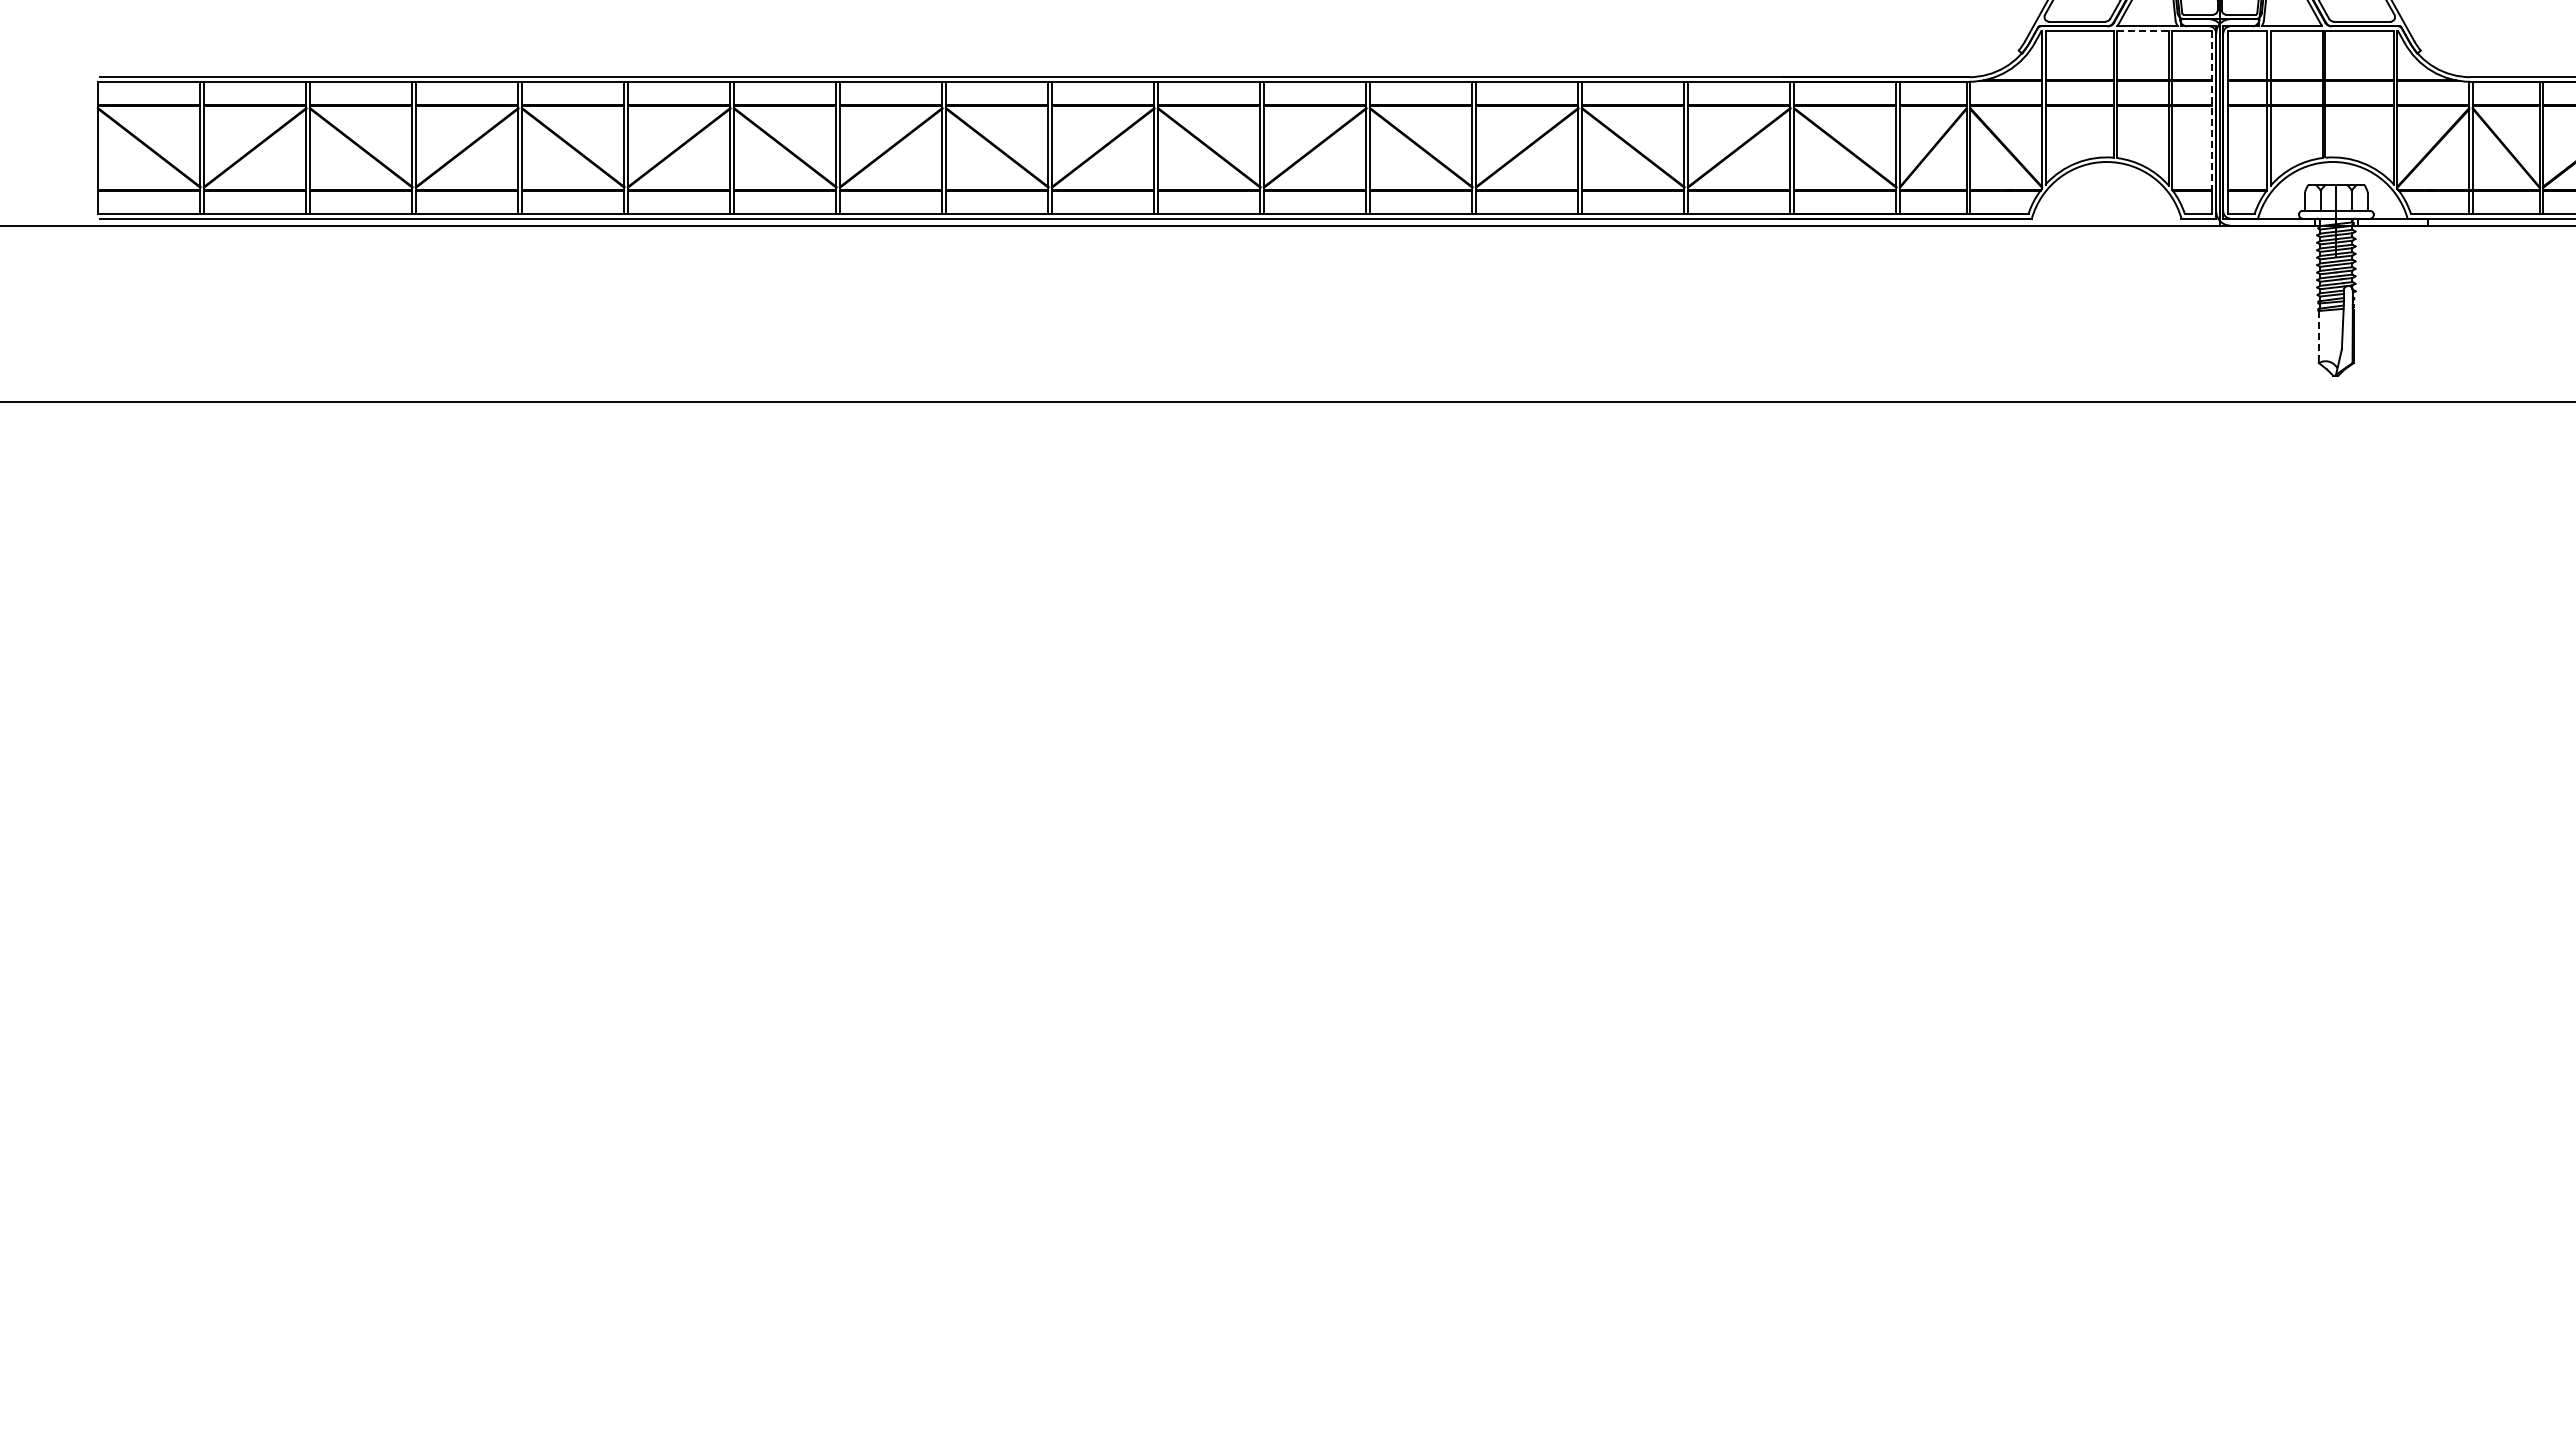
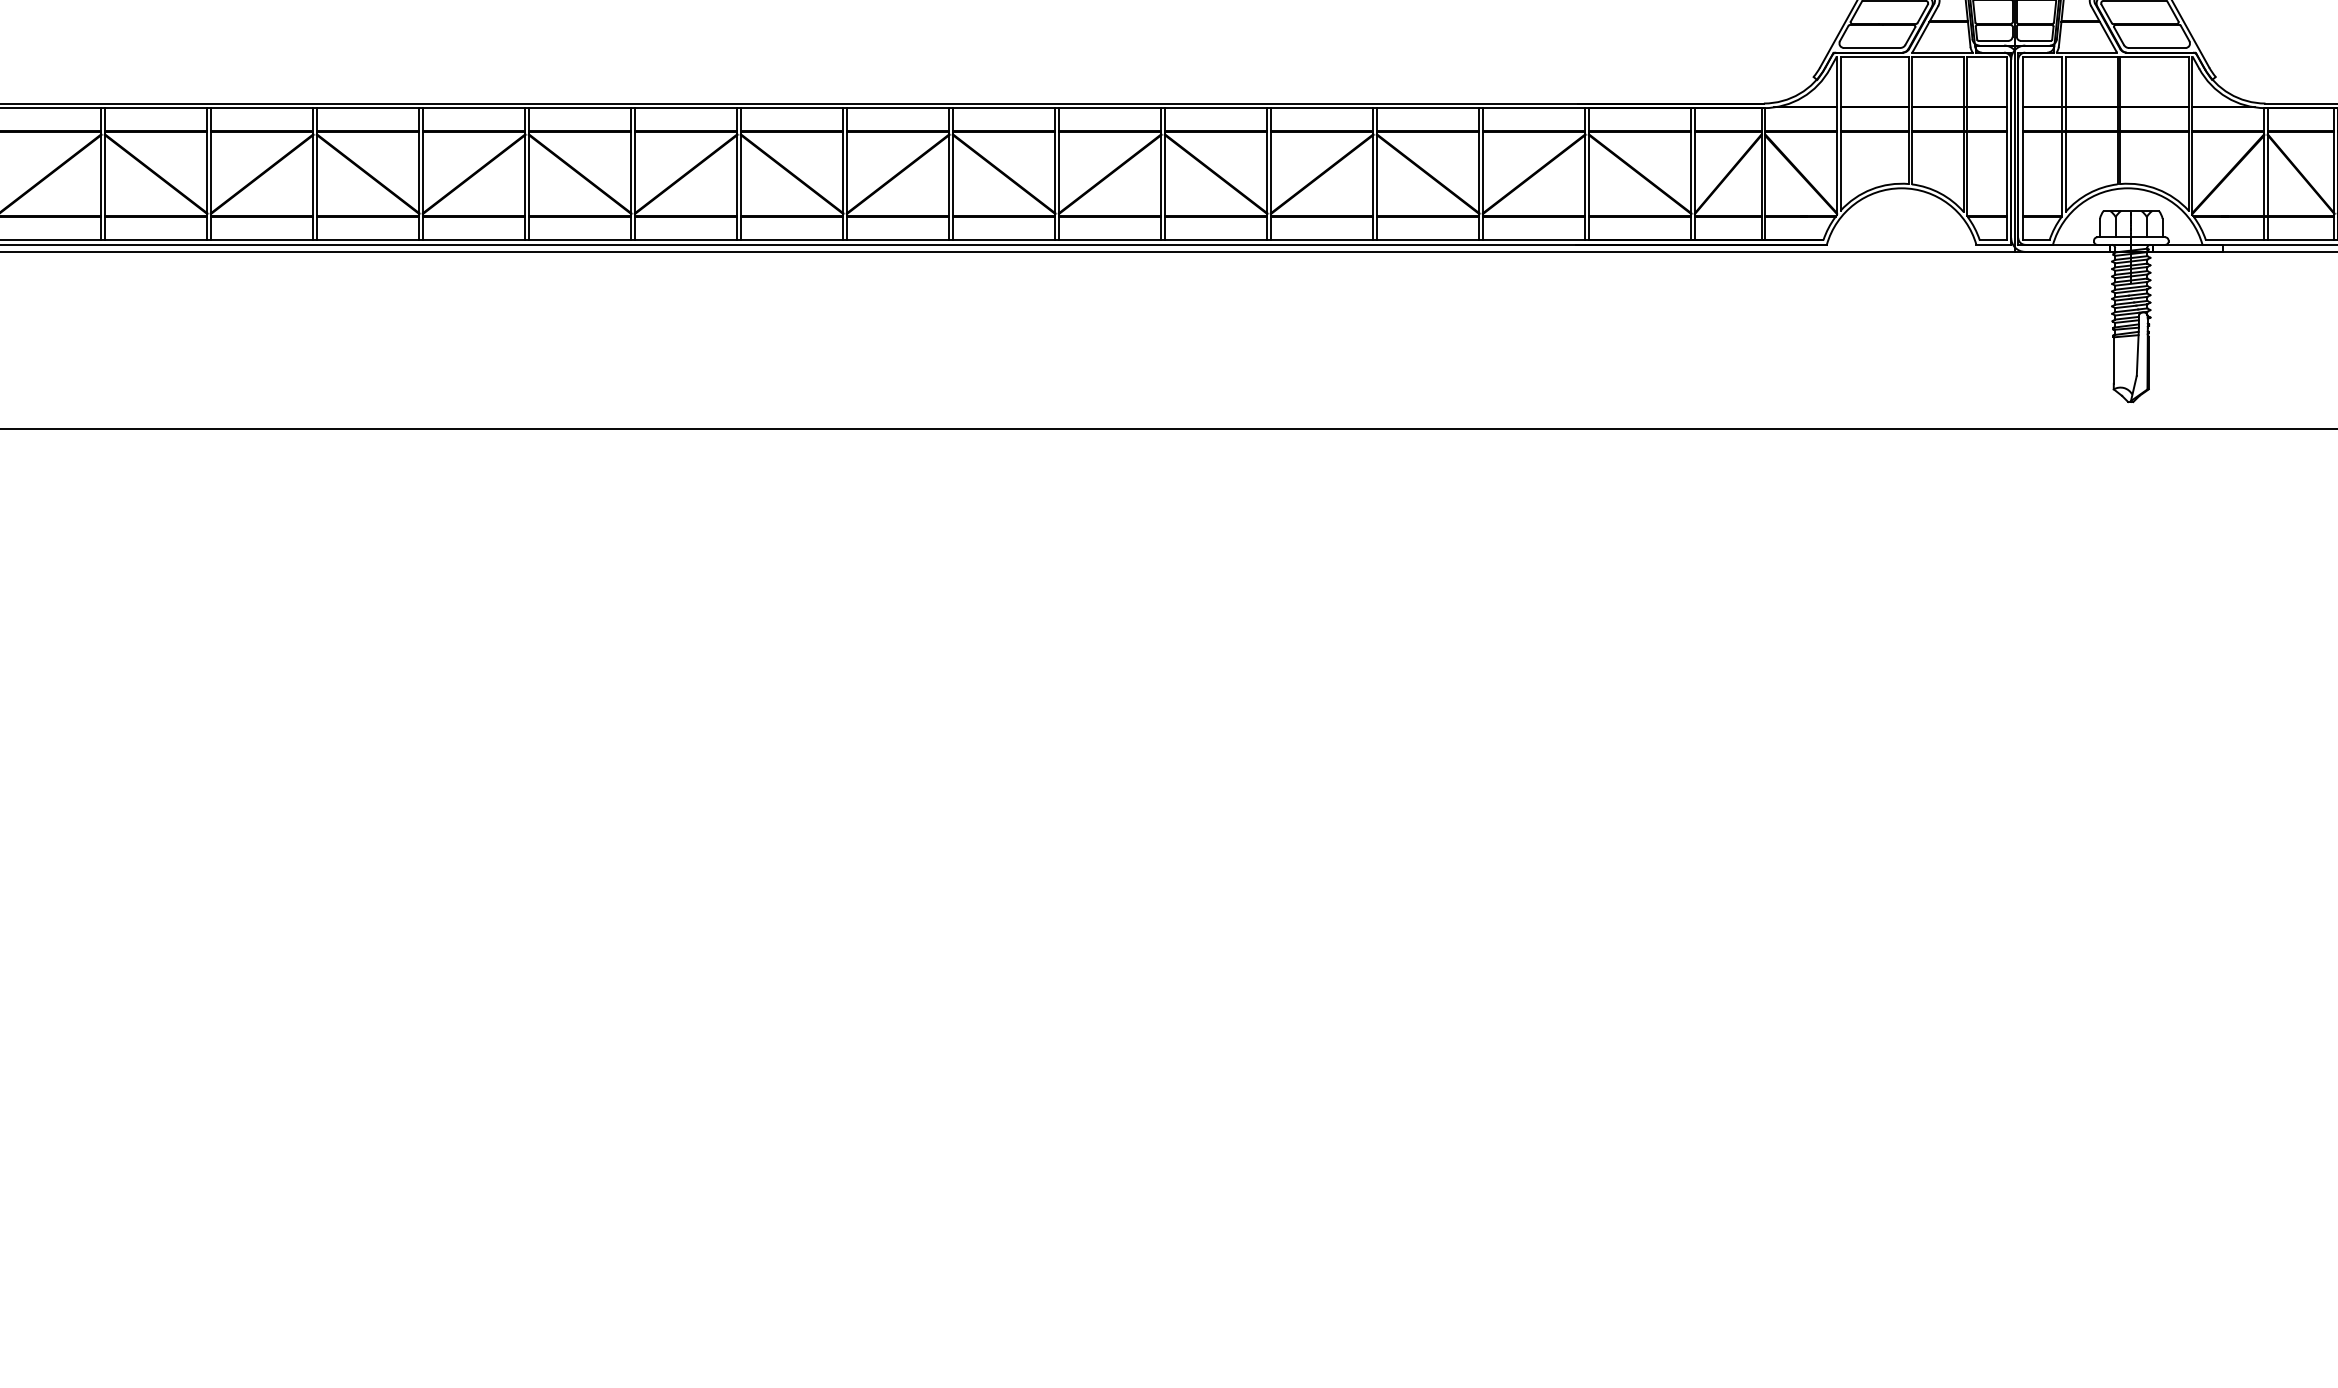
line: (2142, 30) -> (1937, 56), dashed -> solid
line: (2211, 110) -> (2006, 136), dashed -> solid
line: (2318, 334) -> (2113, 360), dashed -> solid

